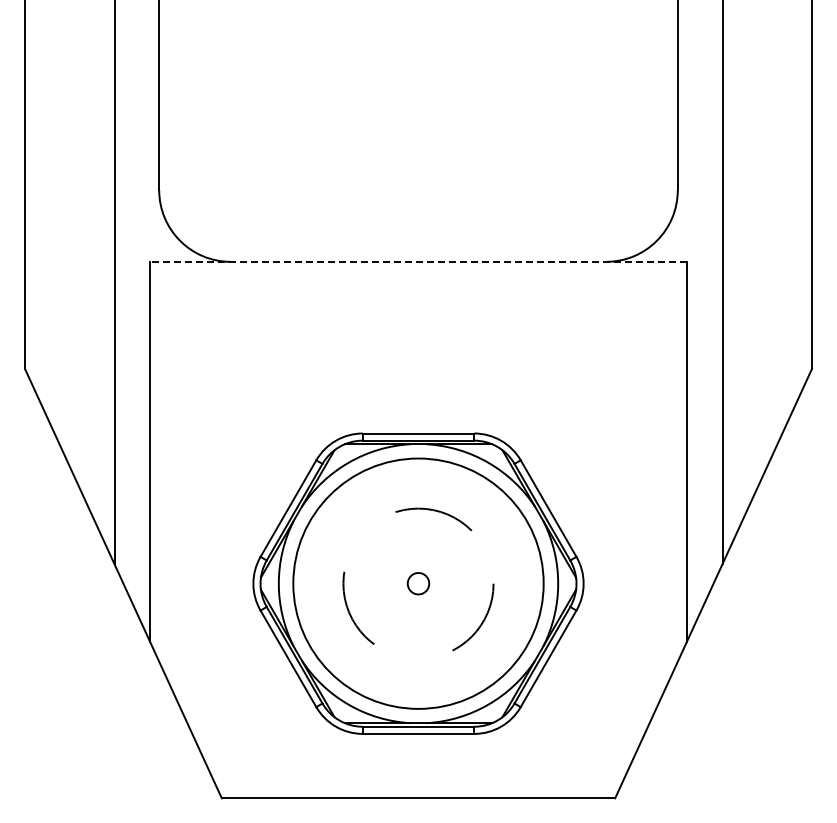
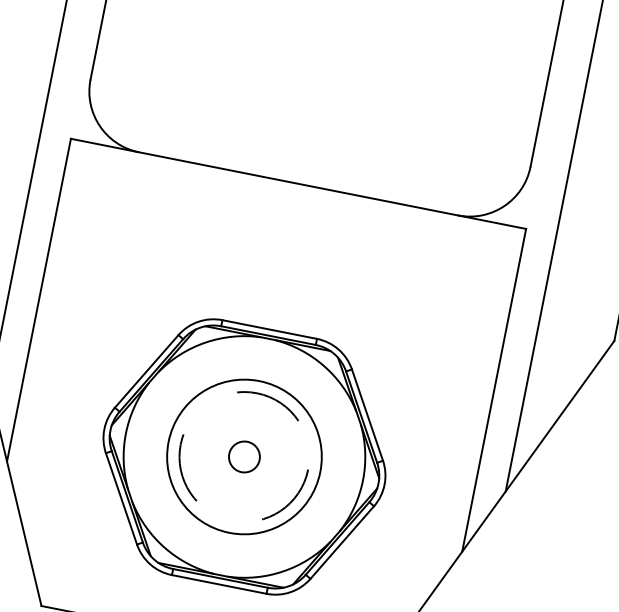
line: (418, 261) -> (298, 183), dashed -> solid
circle: (418, 583) -> (244, 456), size x0.71
circle: (418, 583) -> (244, 456), size x1.67

